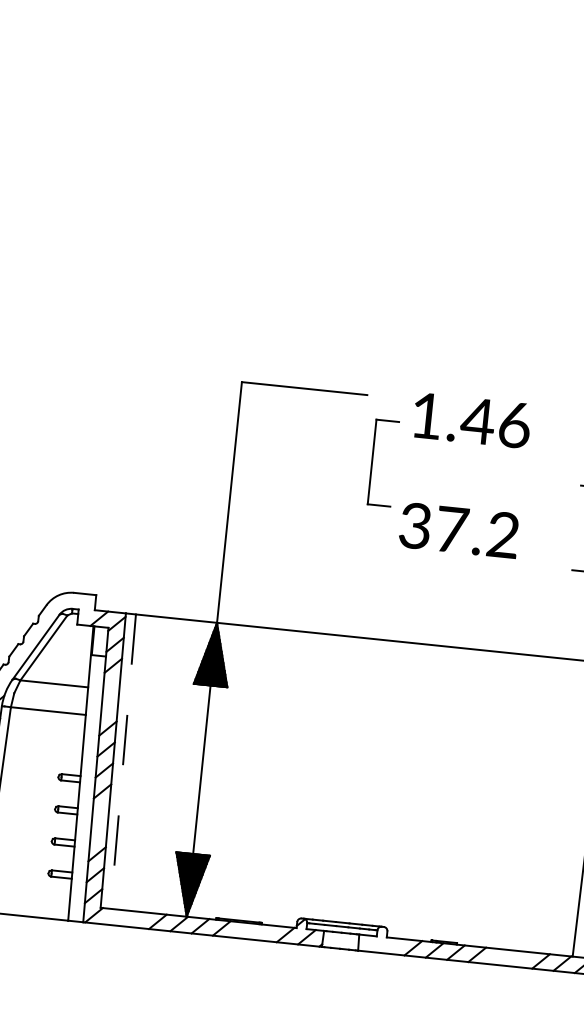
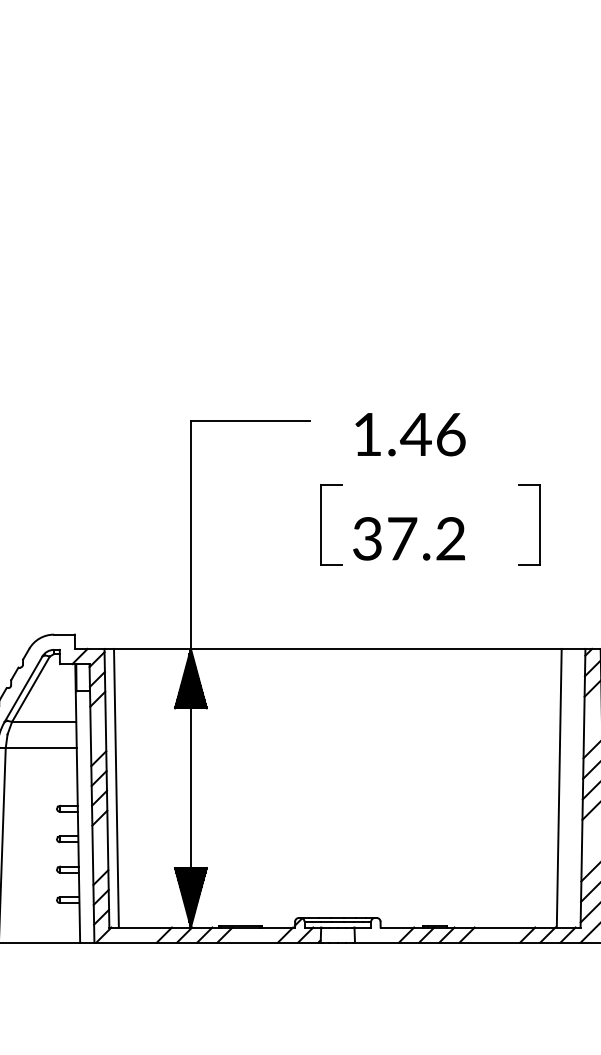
part: (372, 461) -> (321, 524), moved
line: (123, 761) -> (116, 788), dashed -> solid

